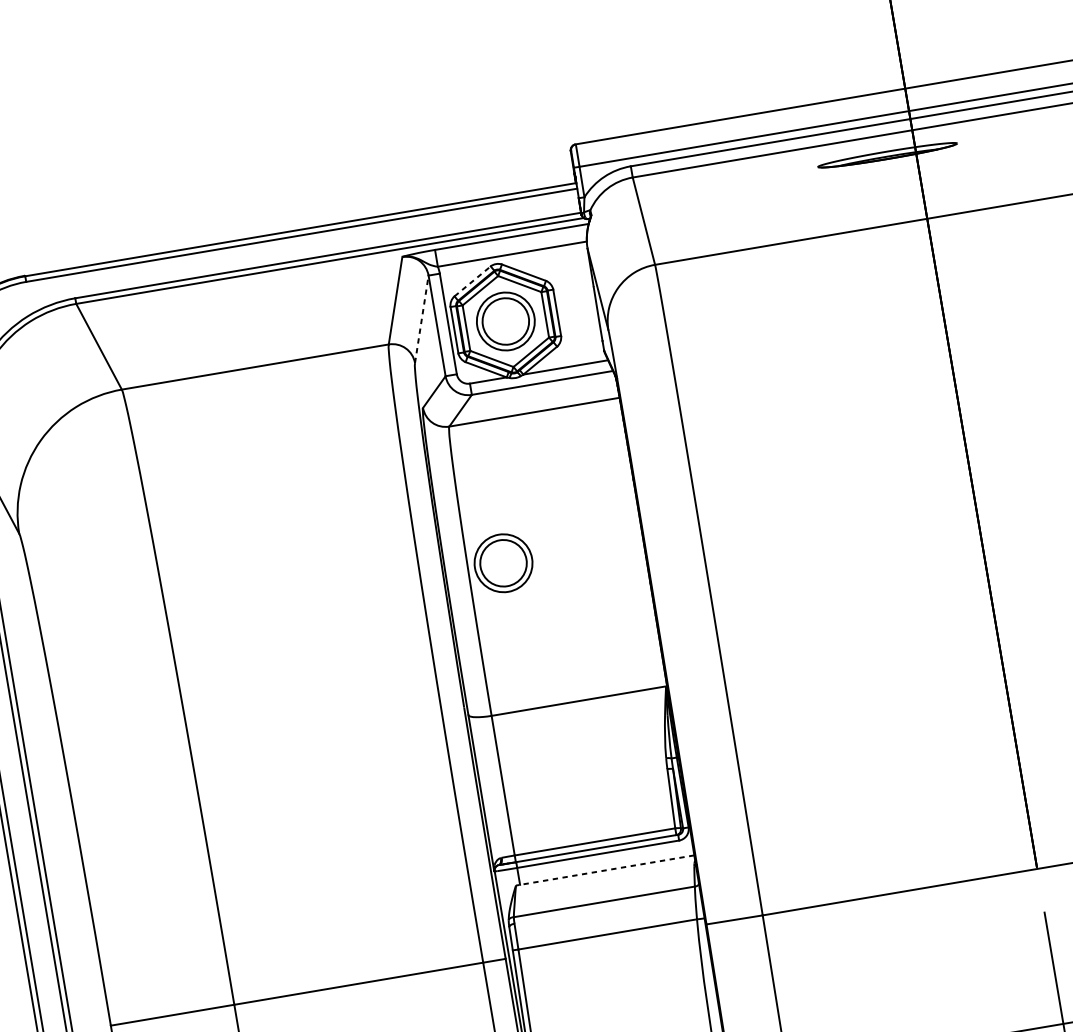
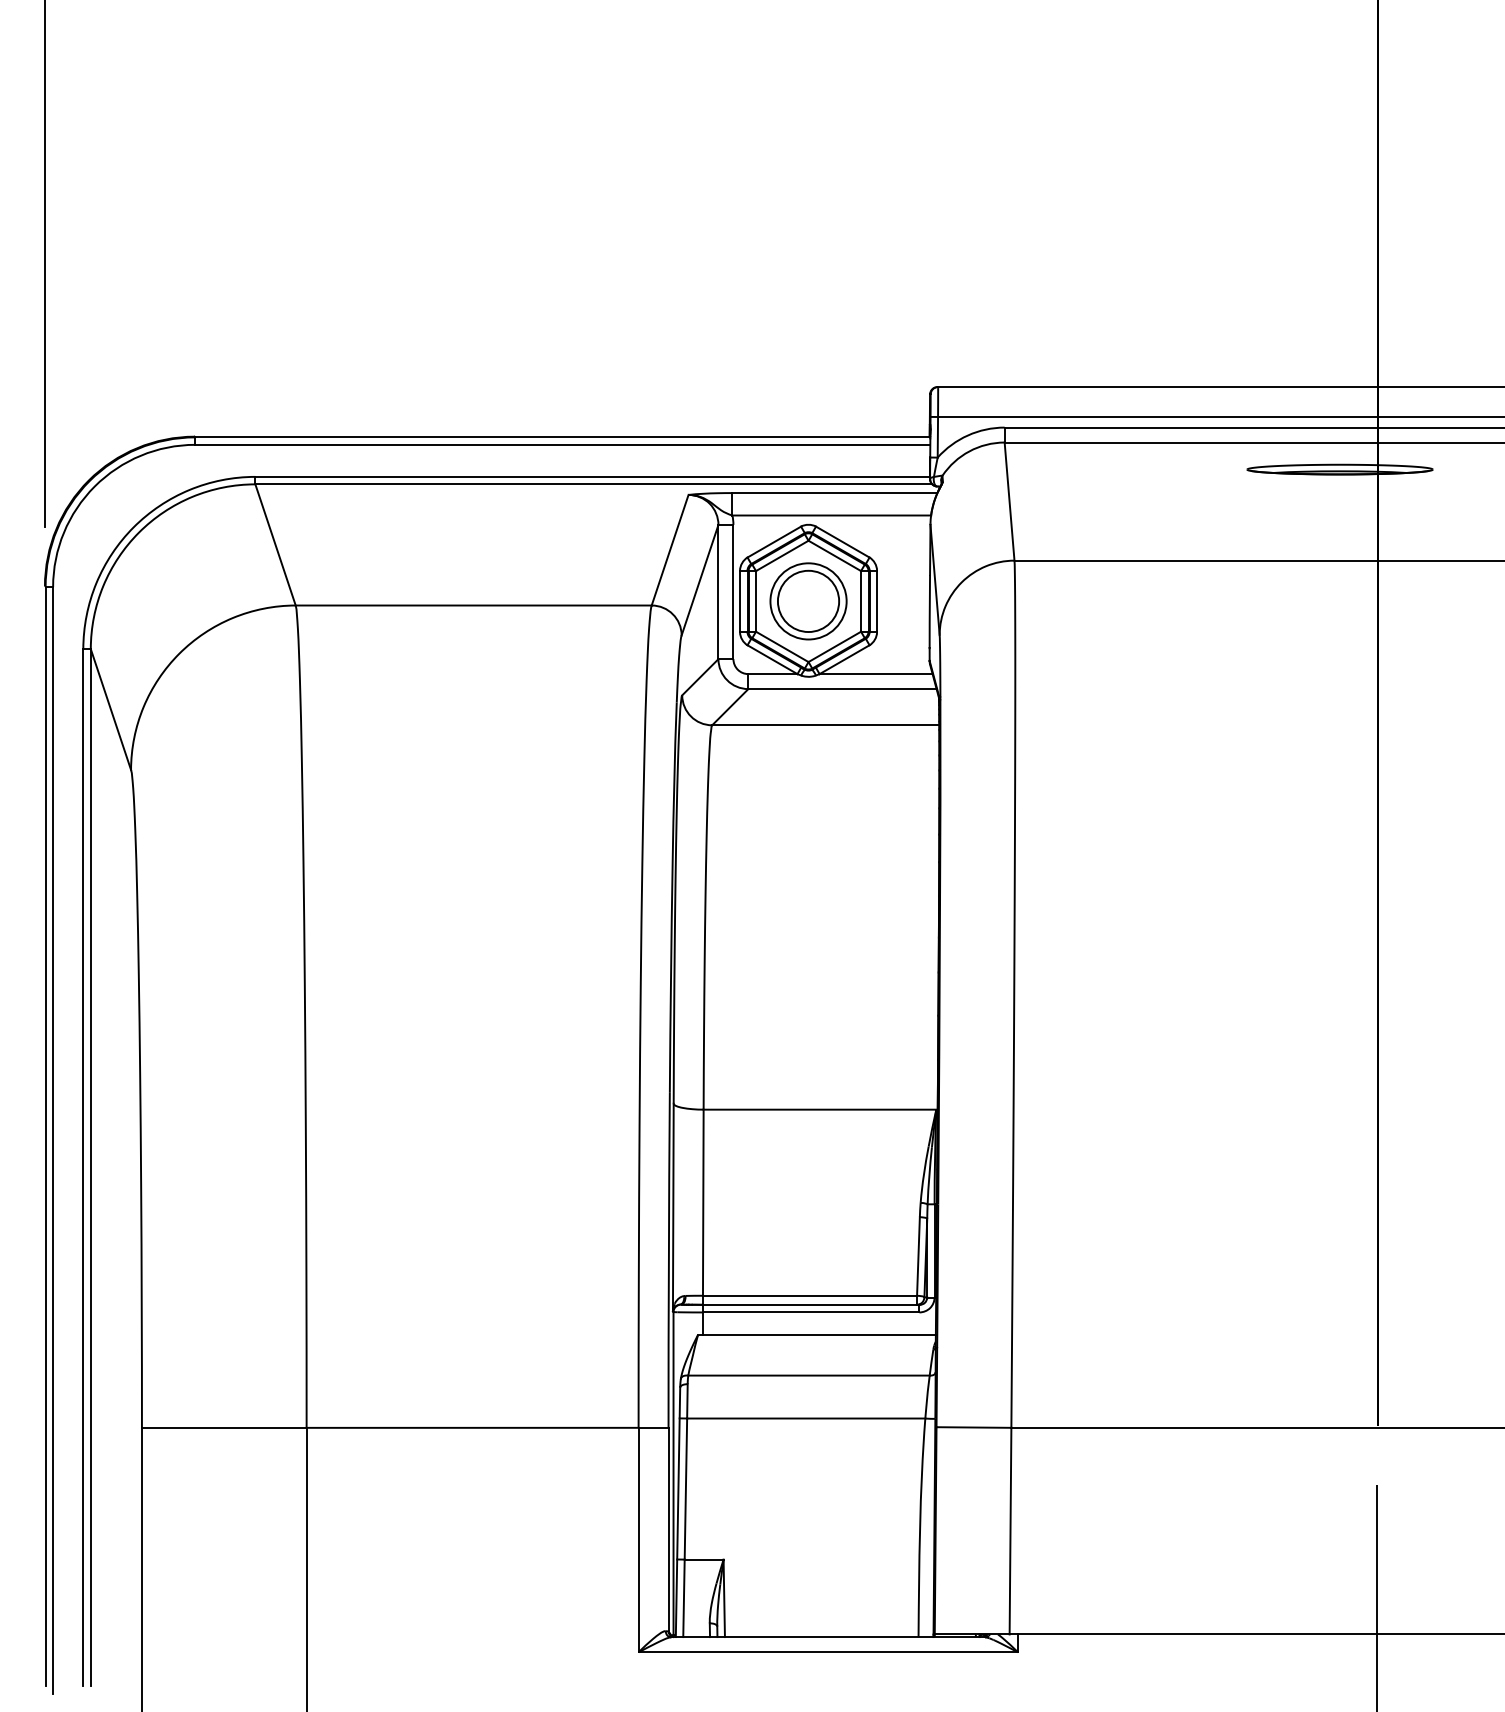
line: (472, 281) -> (774, 542), dashed -> solid
line: (422, 318) -> (700, 579), dashed -> solid
part: (503, 563) -> (752, 914), removed
line: (604, 870) -> (816, 1335), dashed -> solid

